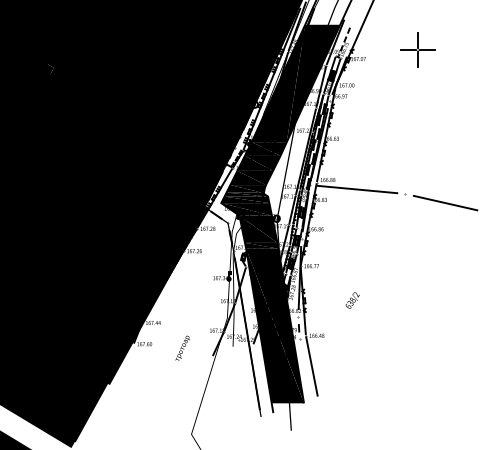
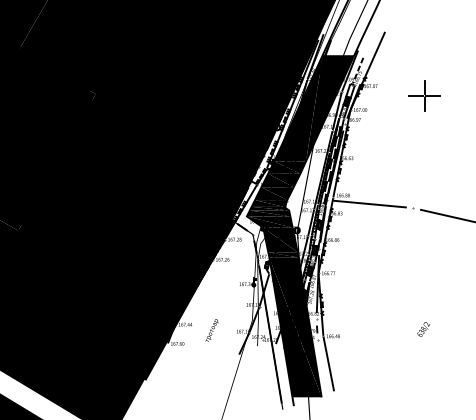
part: (417, 49) -> (424, 95), moved
text: (352, 300) -> (423, 329), moved
text: (182, 348) -> (211, 330), moved

